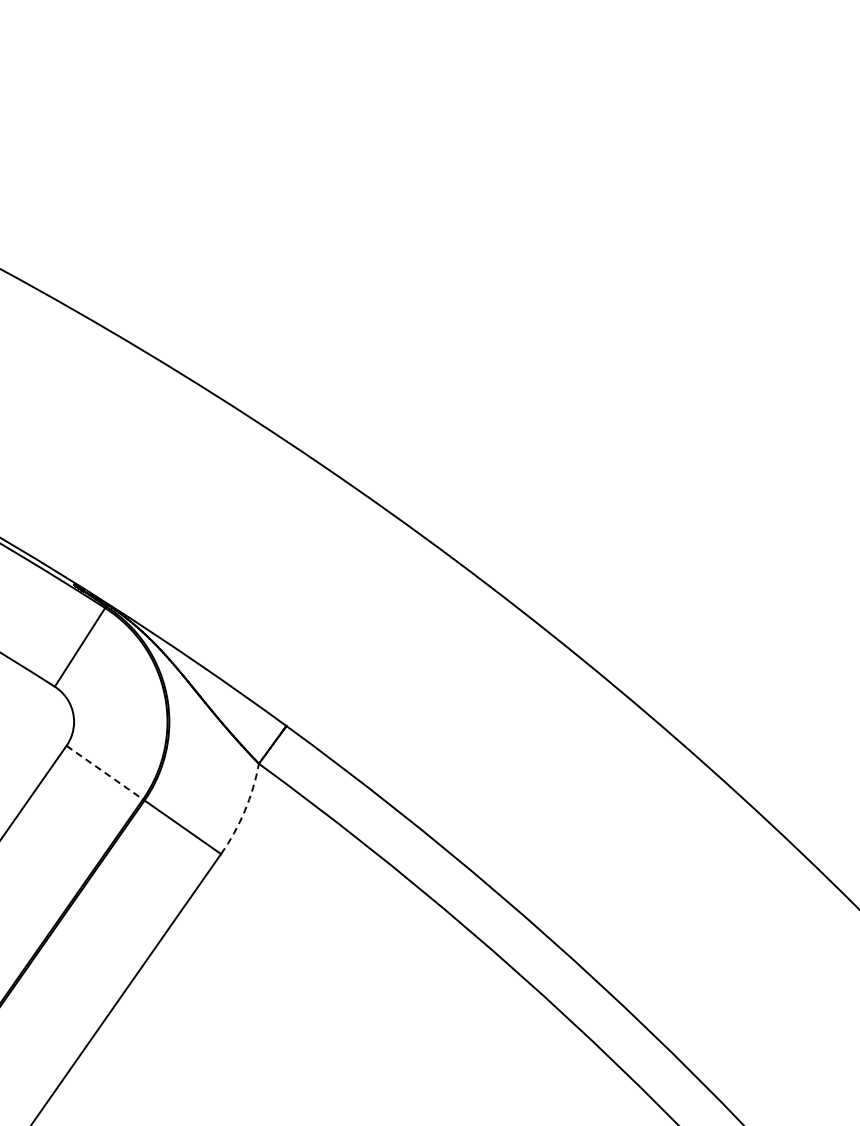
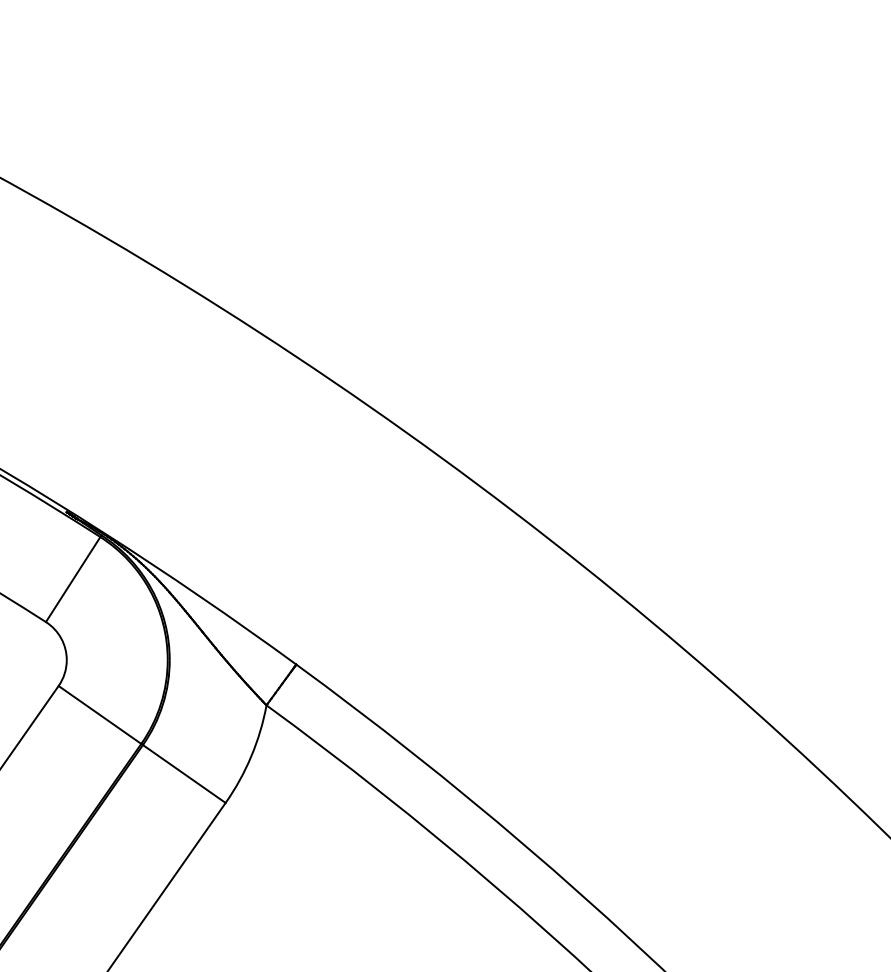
line: (104, 772) -> (99, 714), dashed -> solid
arc: (244, 810) -> (250, 755), dashed -> solid

